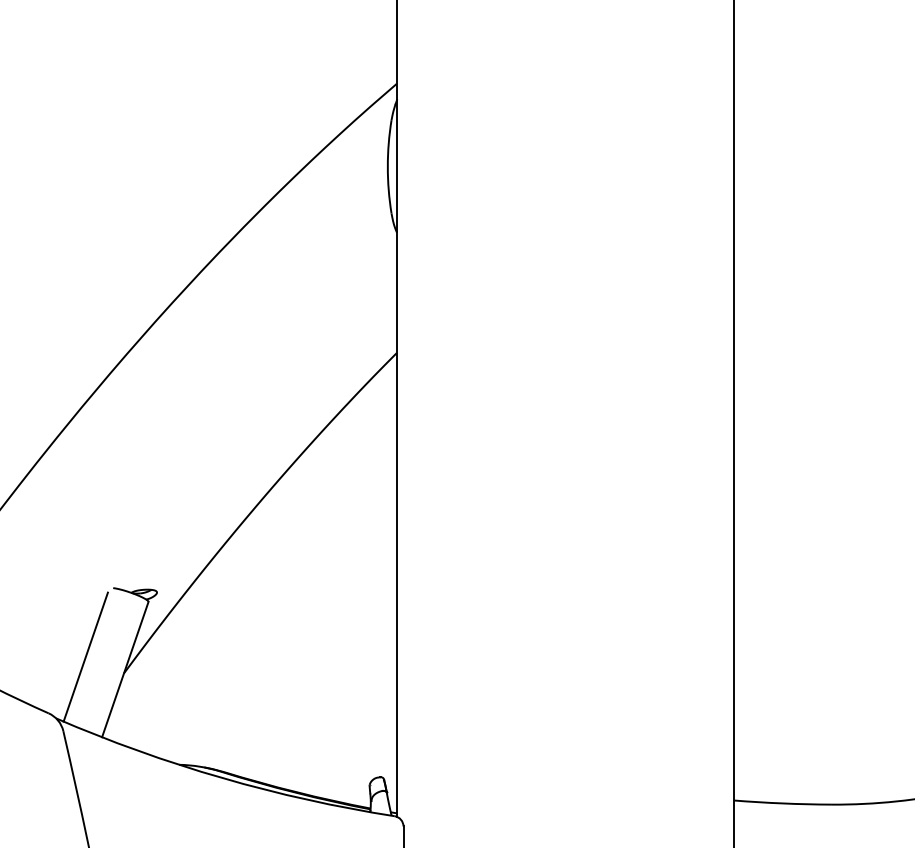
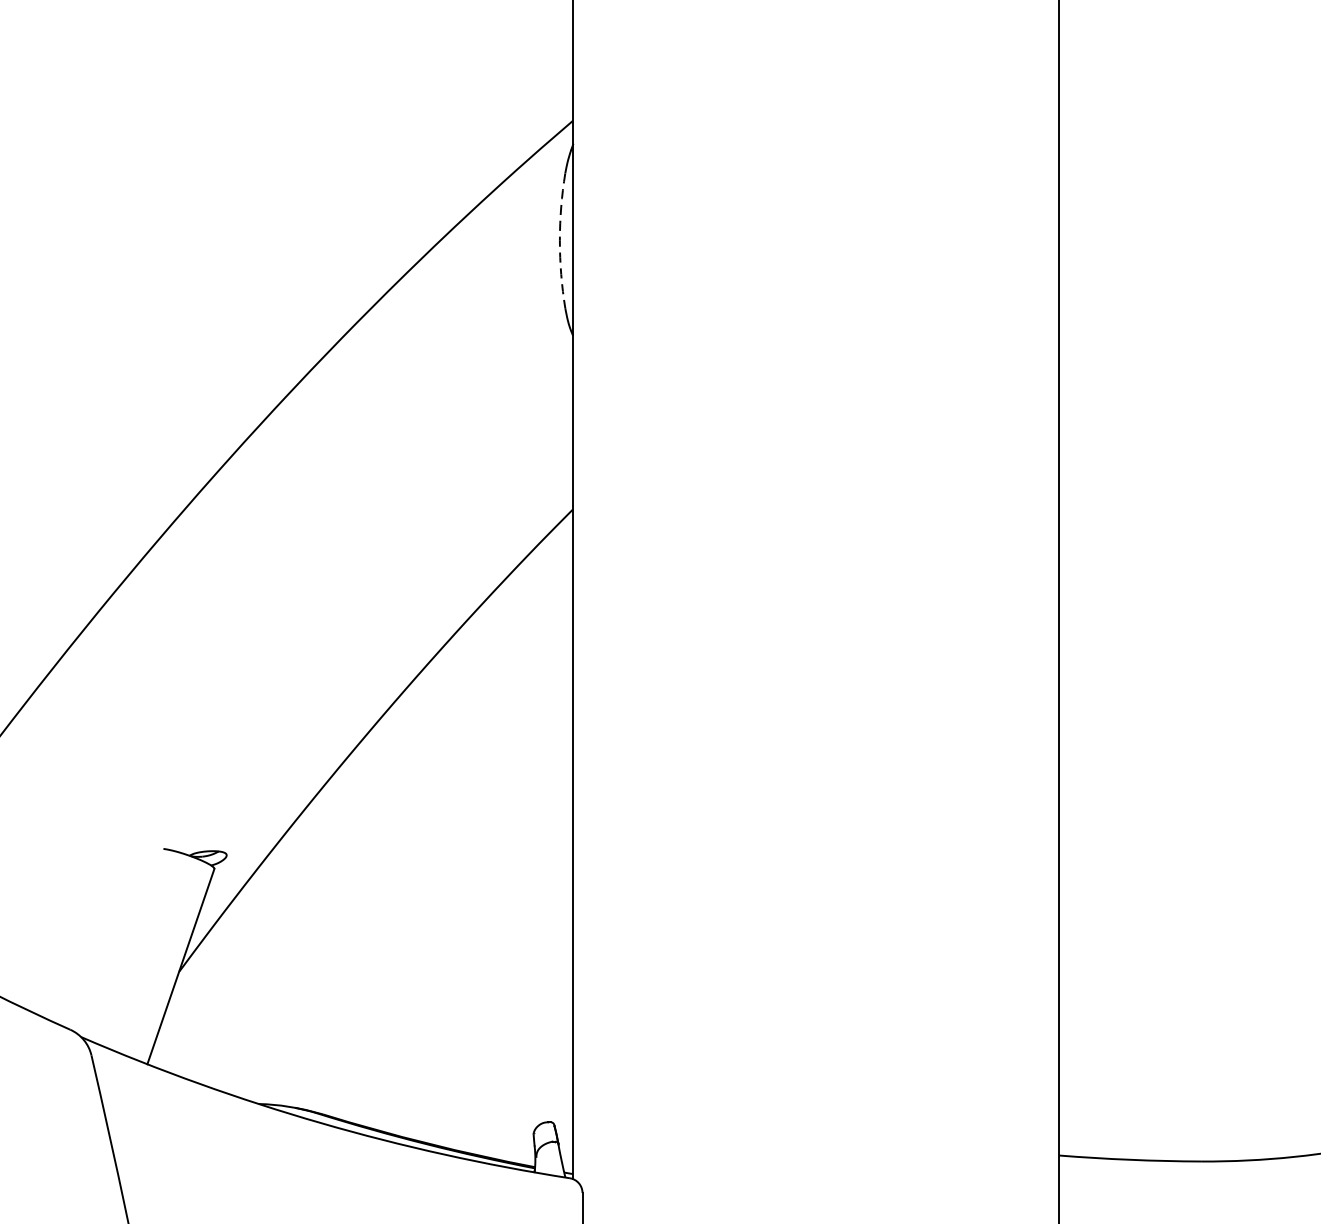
arc: (387, 166) -> (559, 240), solid -> dashed
line: (85, 656) -> (123, 947), removed

